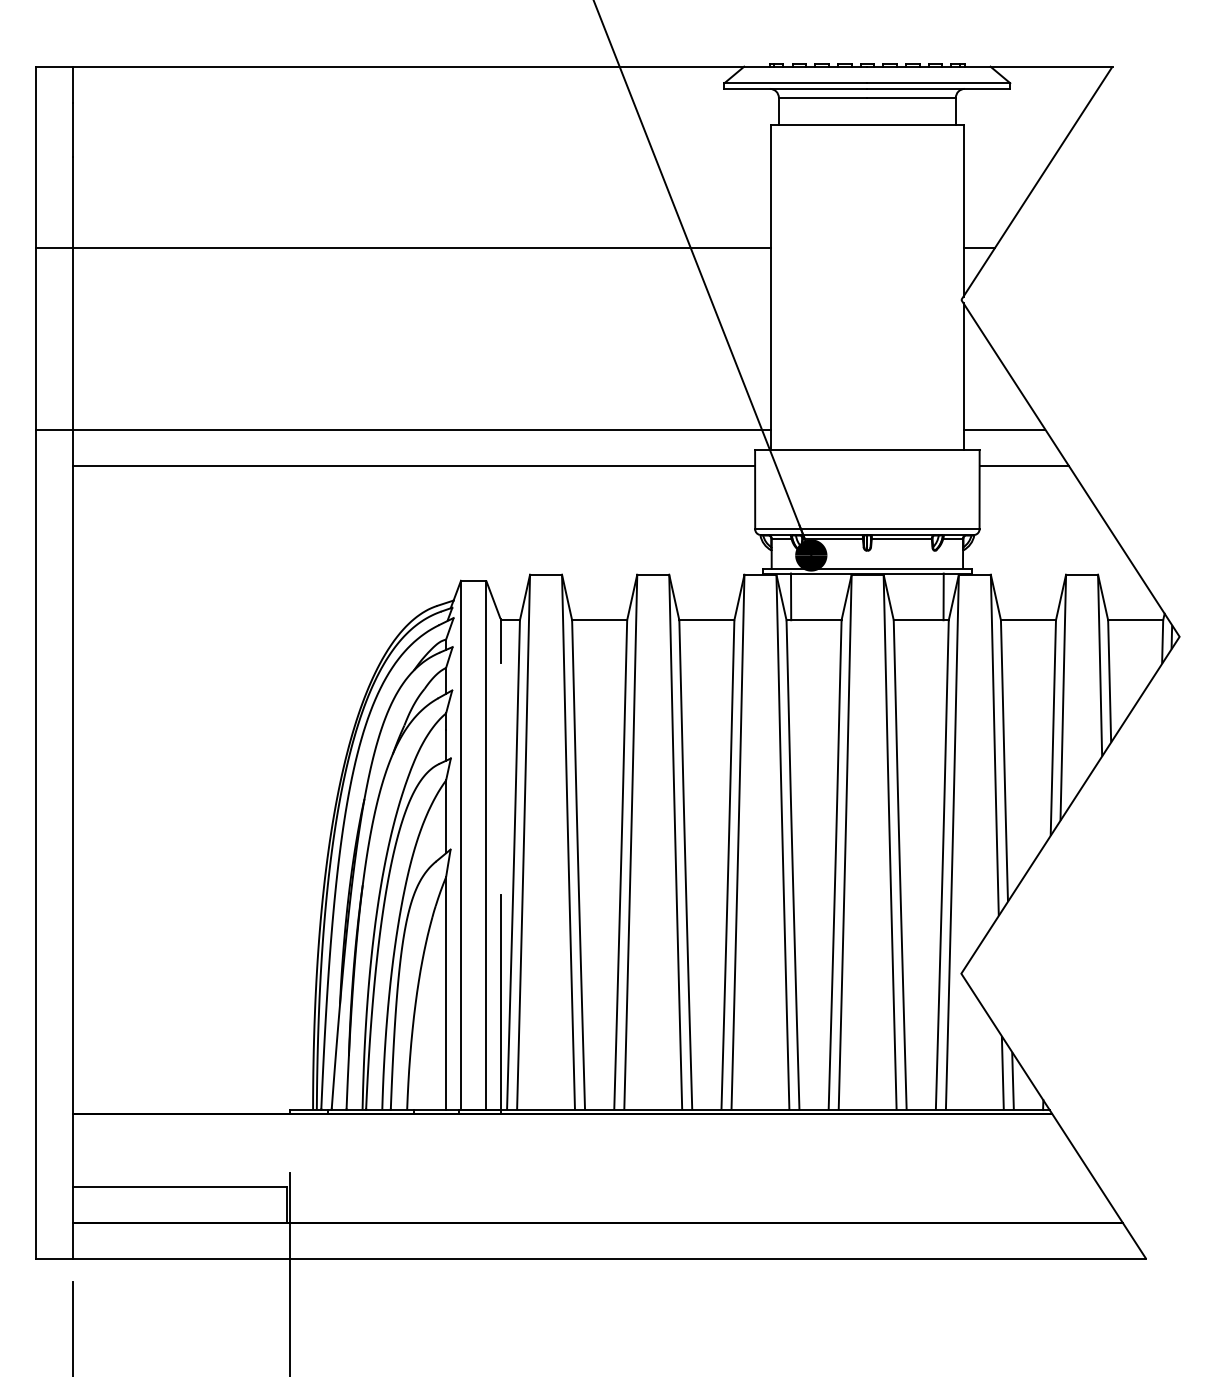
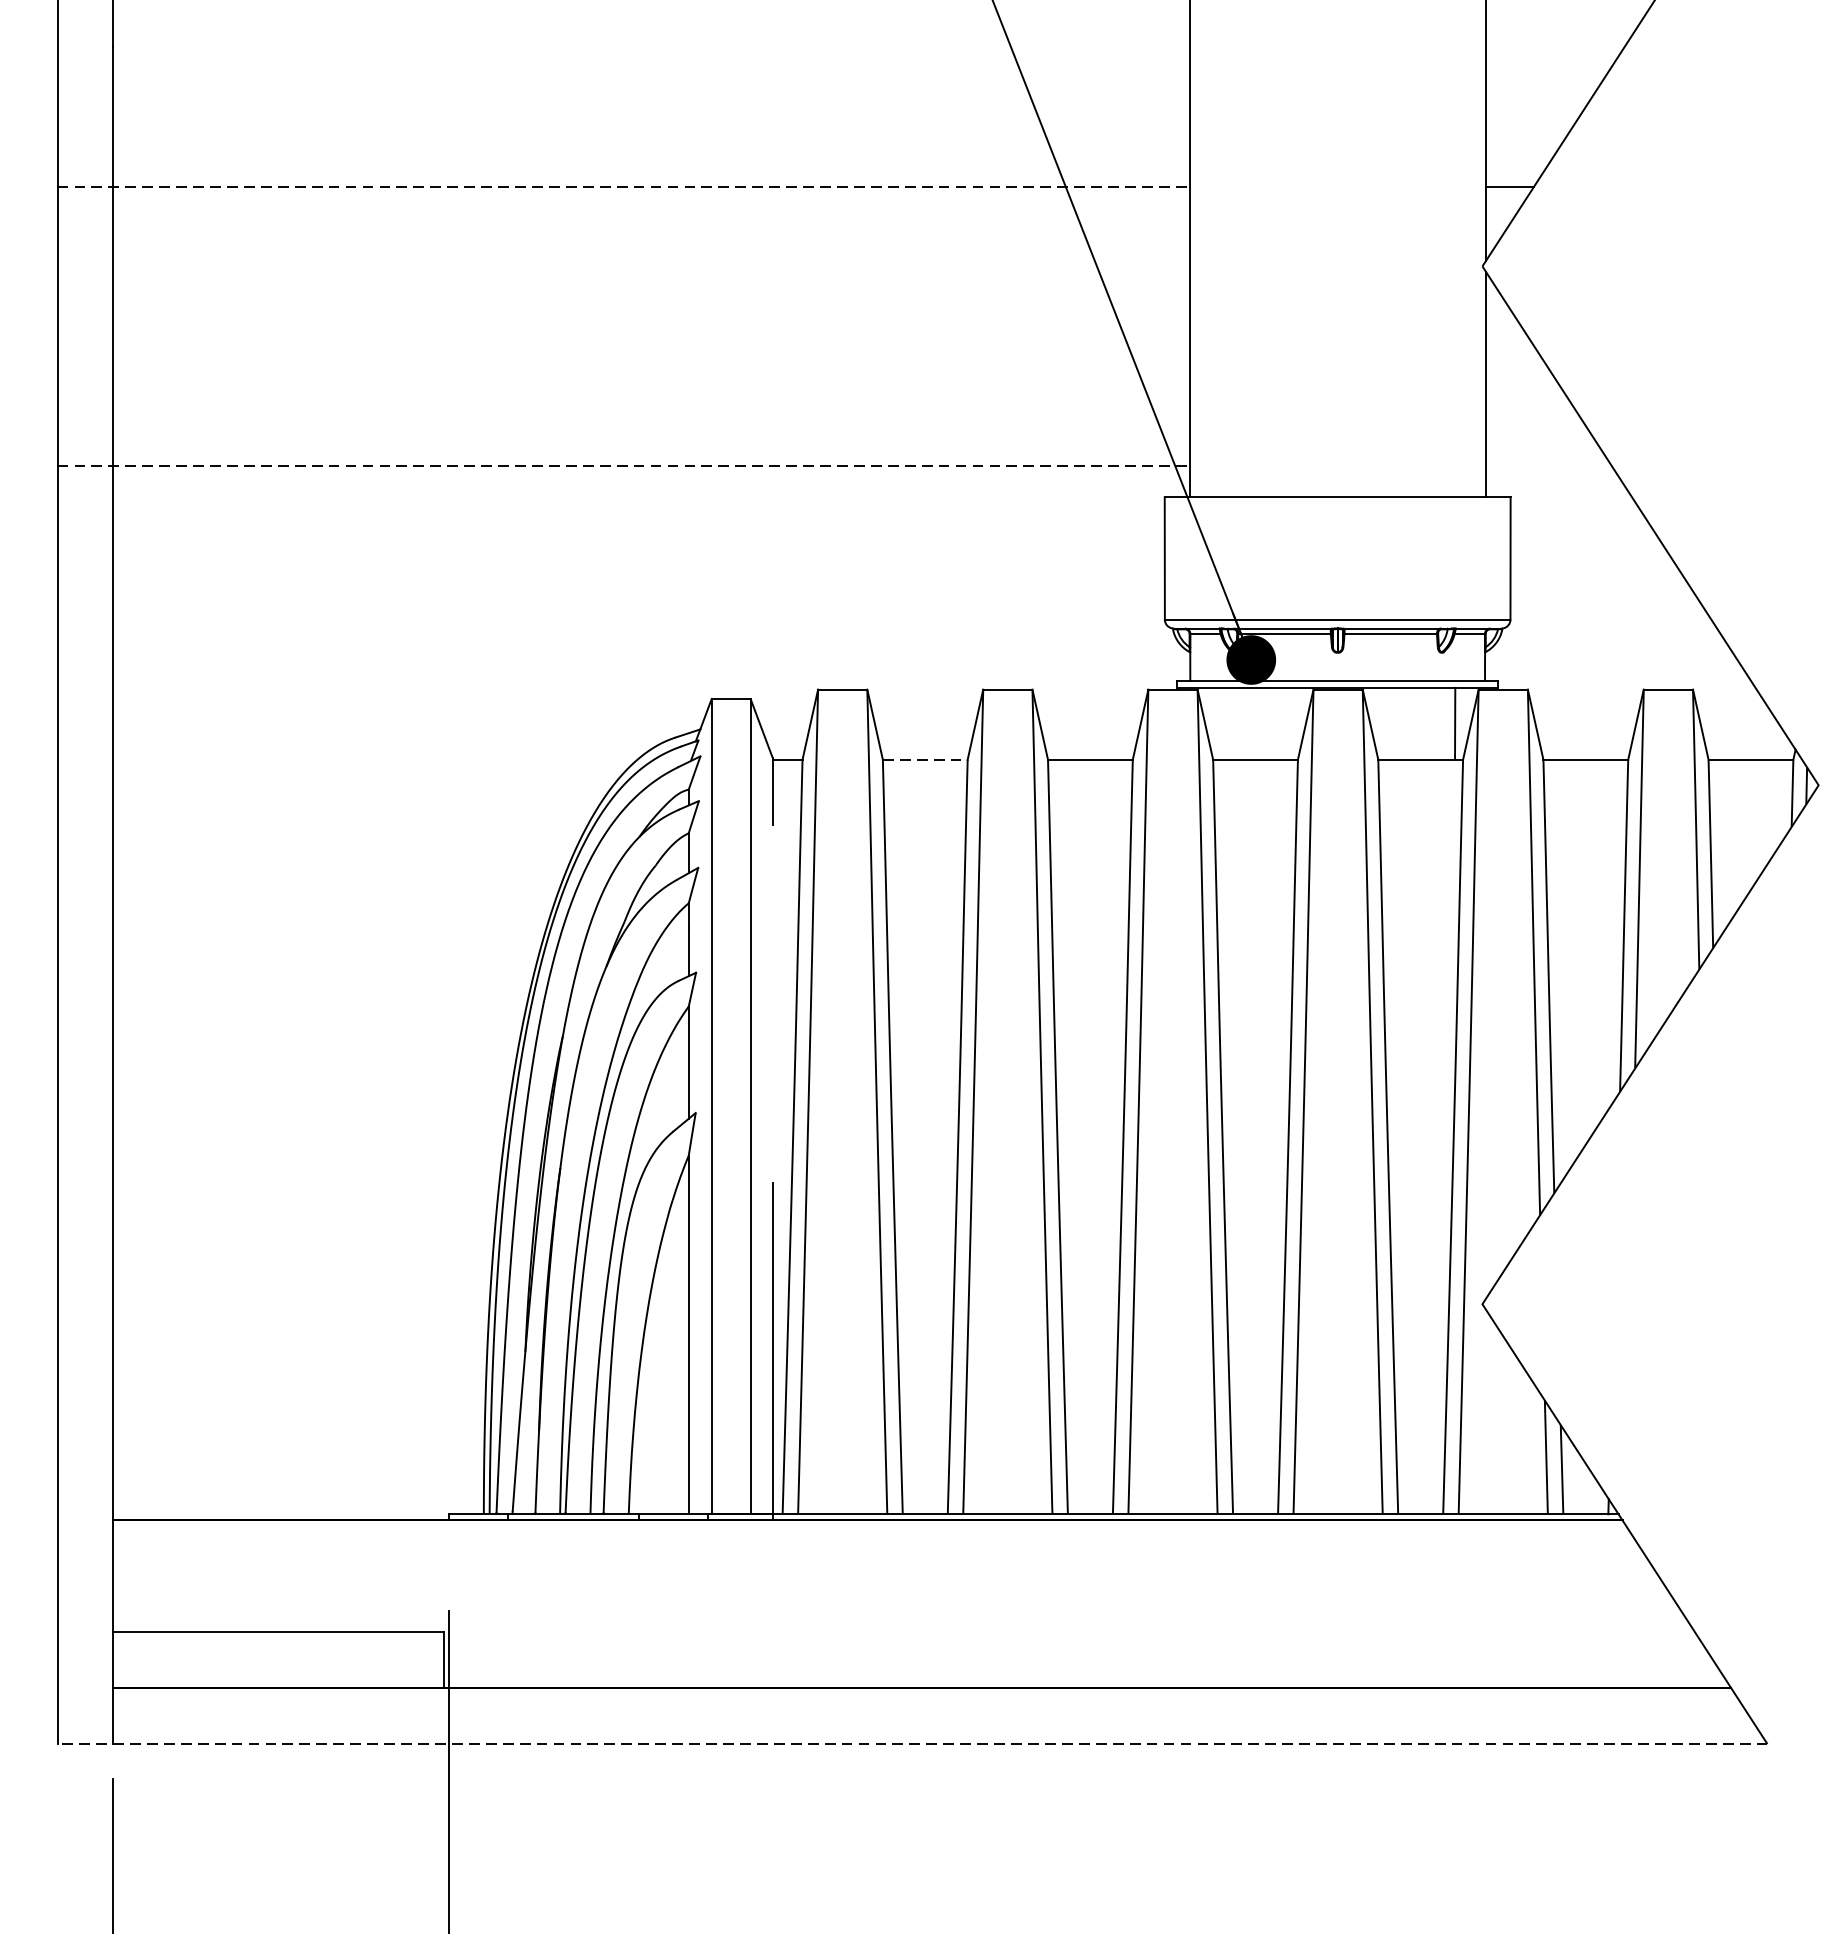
line: (404, 248) -> (624, 187), solid -> dashed
line: (404, 429) -> (624, 465), solid -> dashed
line: (1004, 429) -> (1548, 465), removed
line: (413, 465) -> (638, 521), removed
line: (1023, 465) -> (1578, 521), removed
line: (791, 596) -> (1220, 723), removed
line: (599, 620) -> (925, 760), solid -> dashed
line: (590, 1259) -> (911, 1744), solid -> dashed

